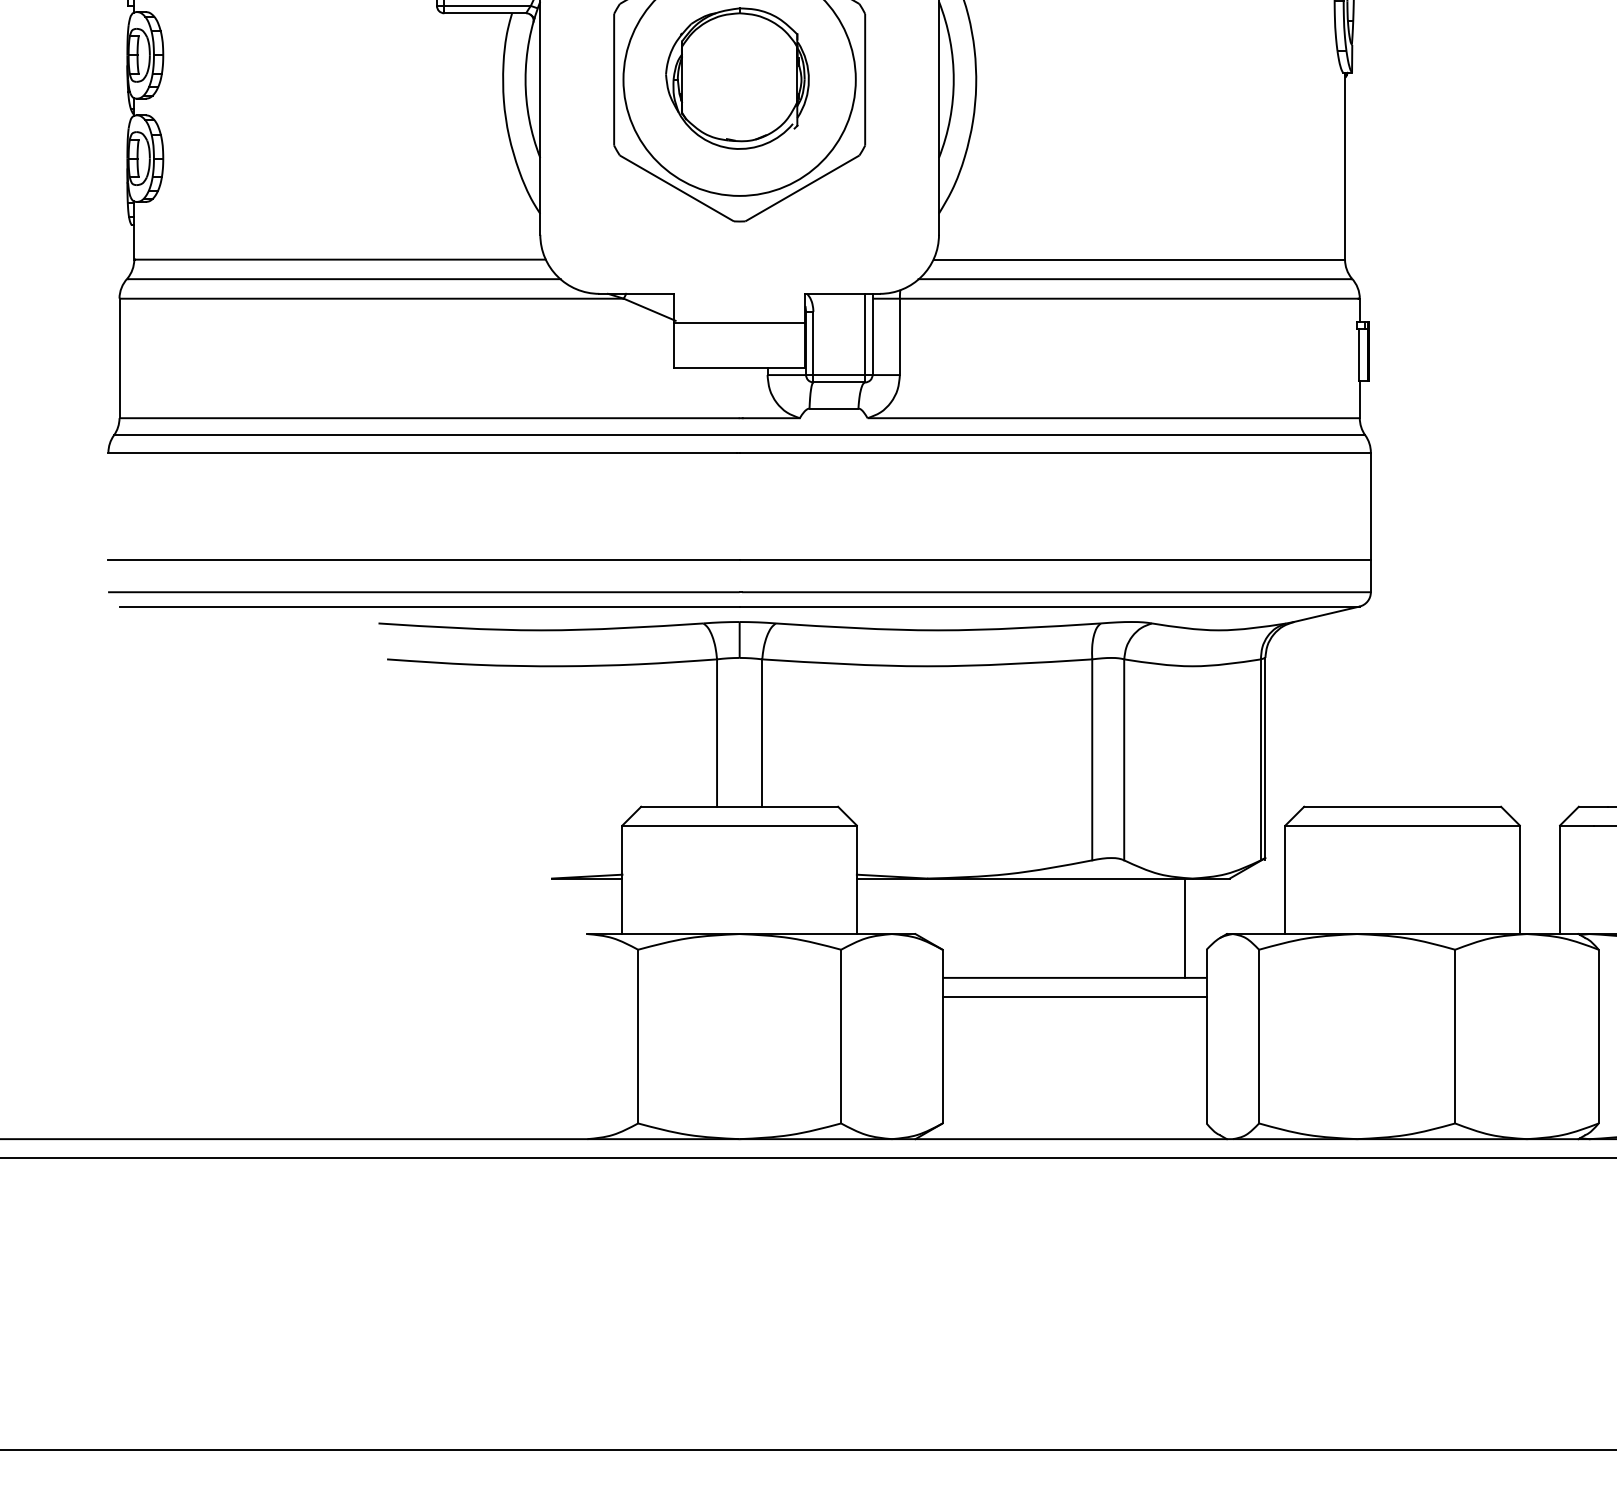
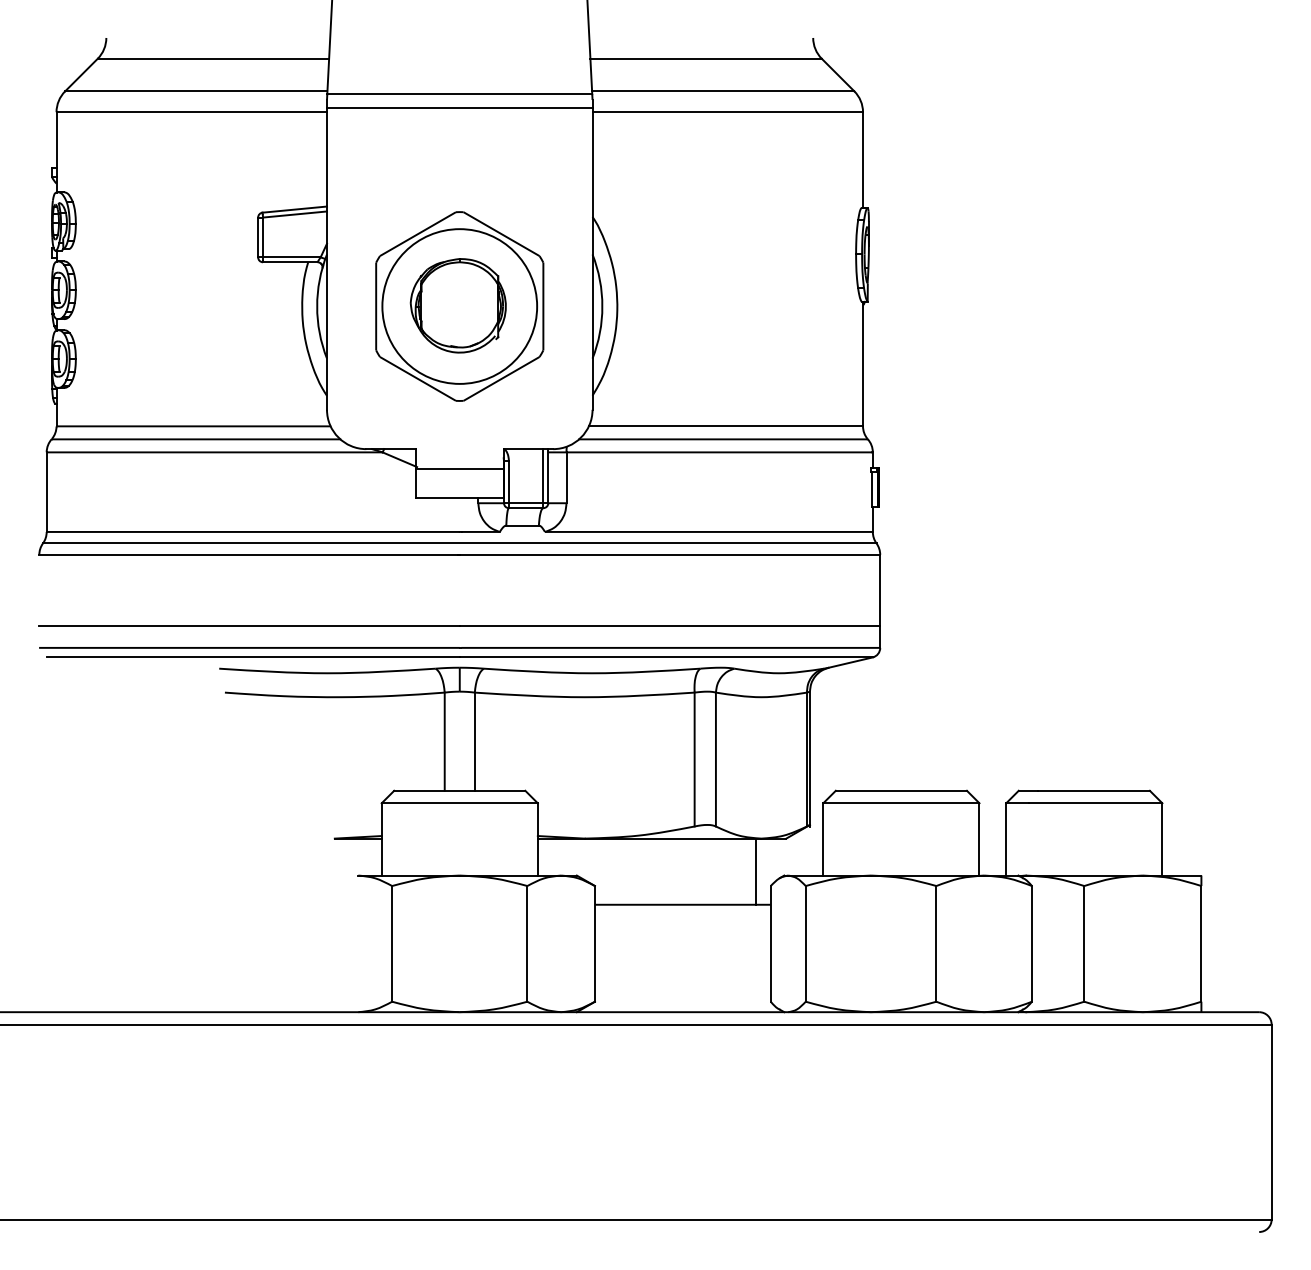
line: (1074, 996) -> (682, 917), removed

